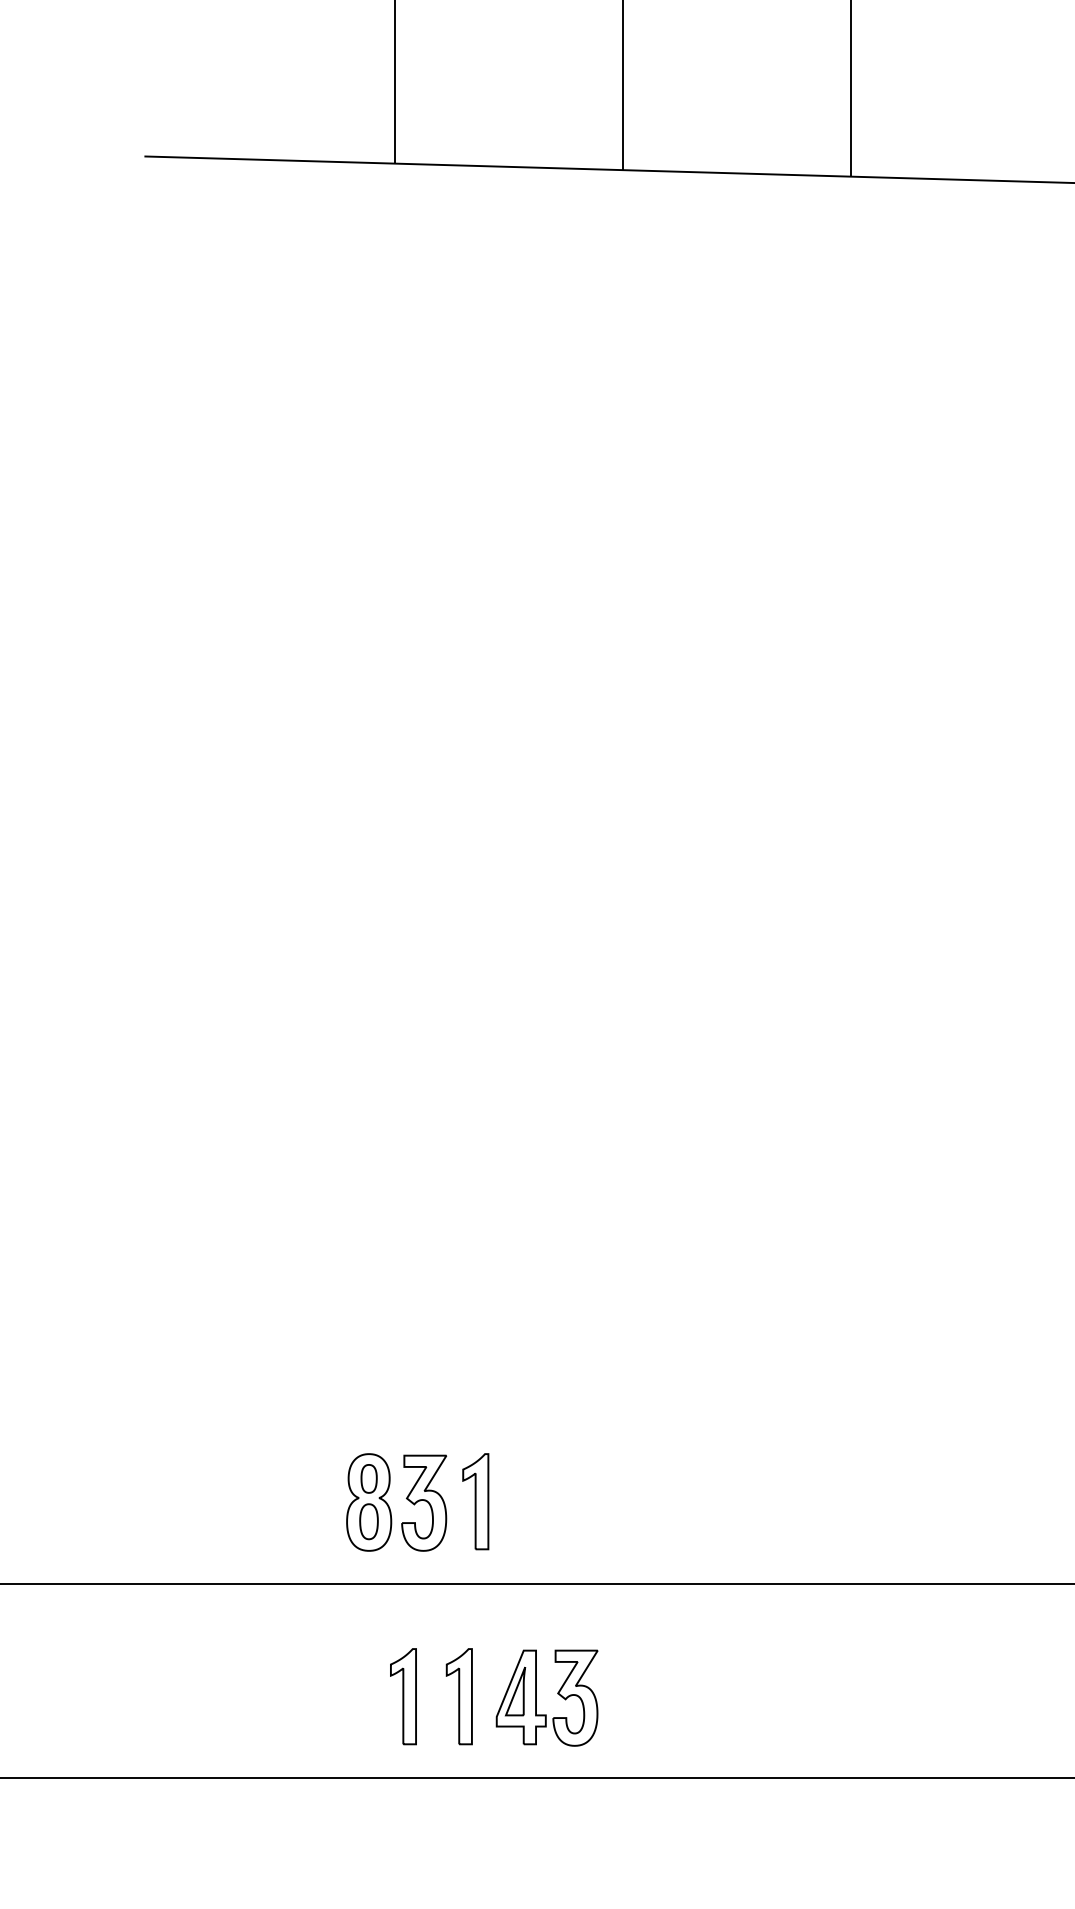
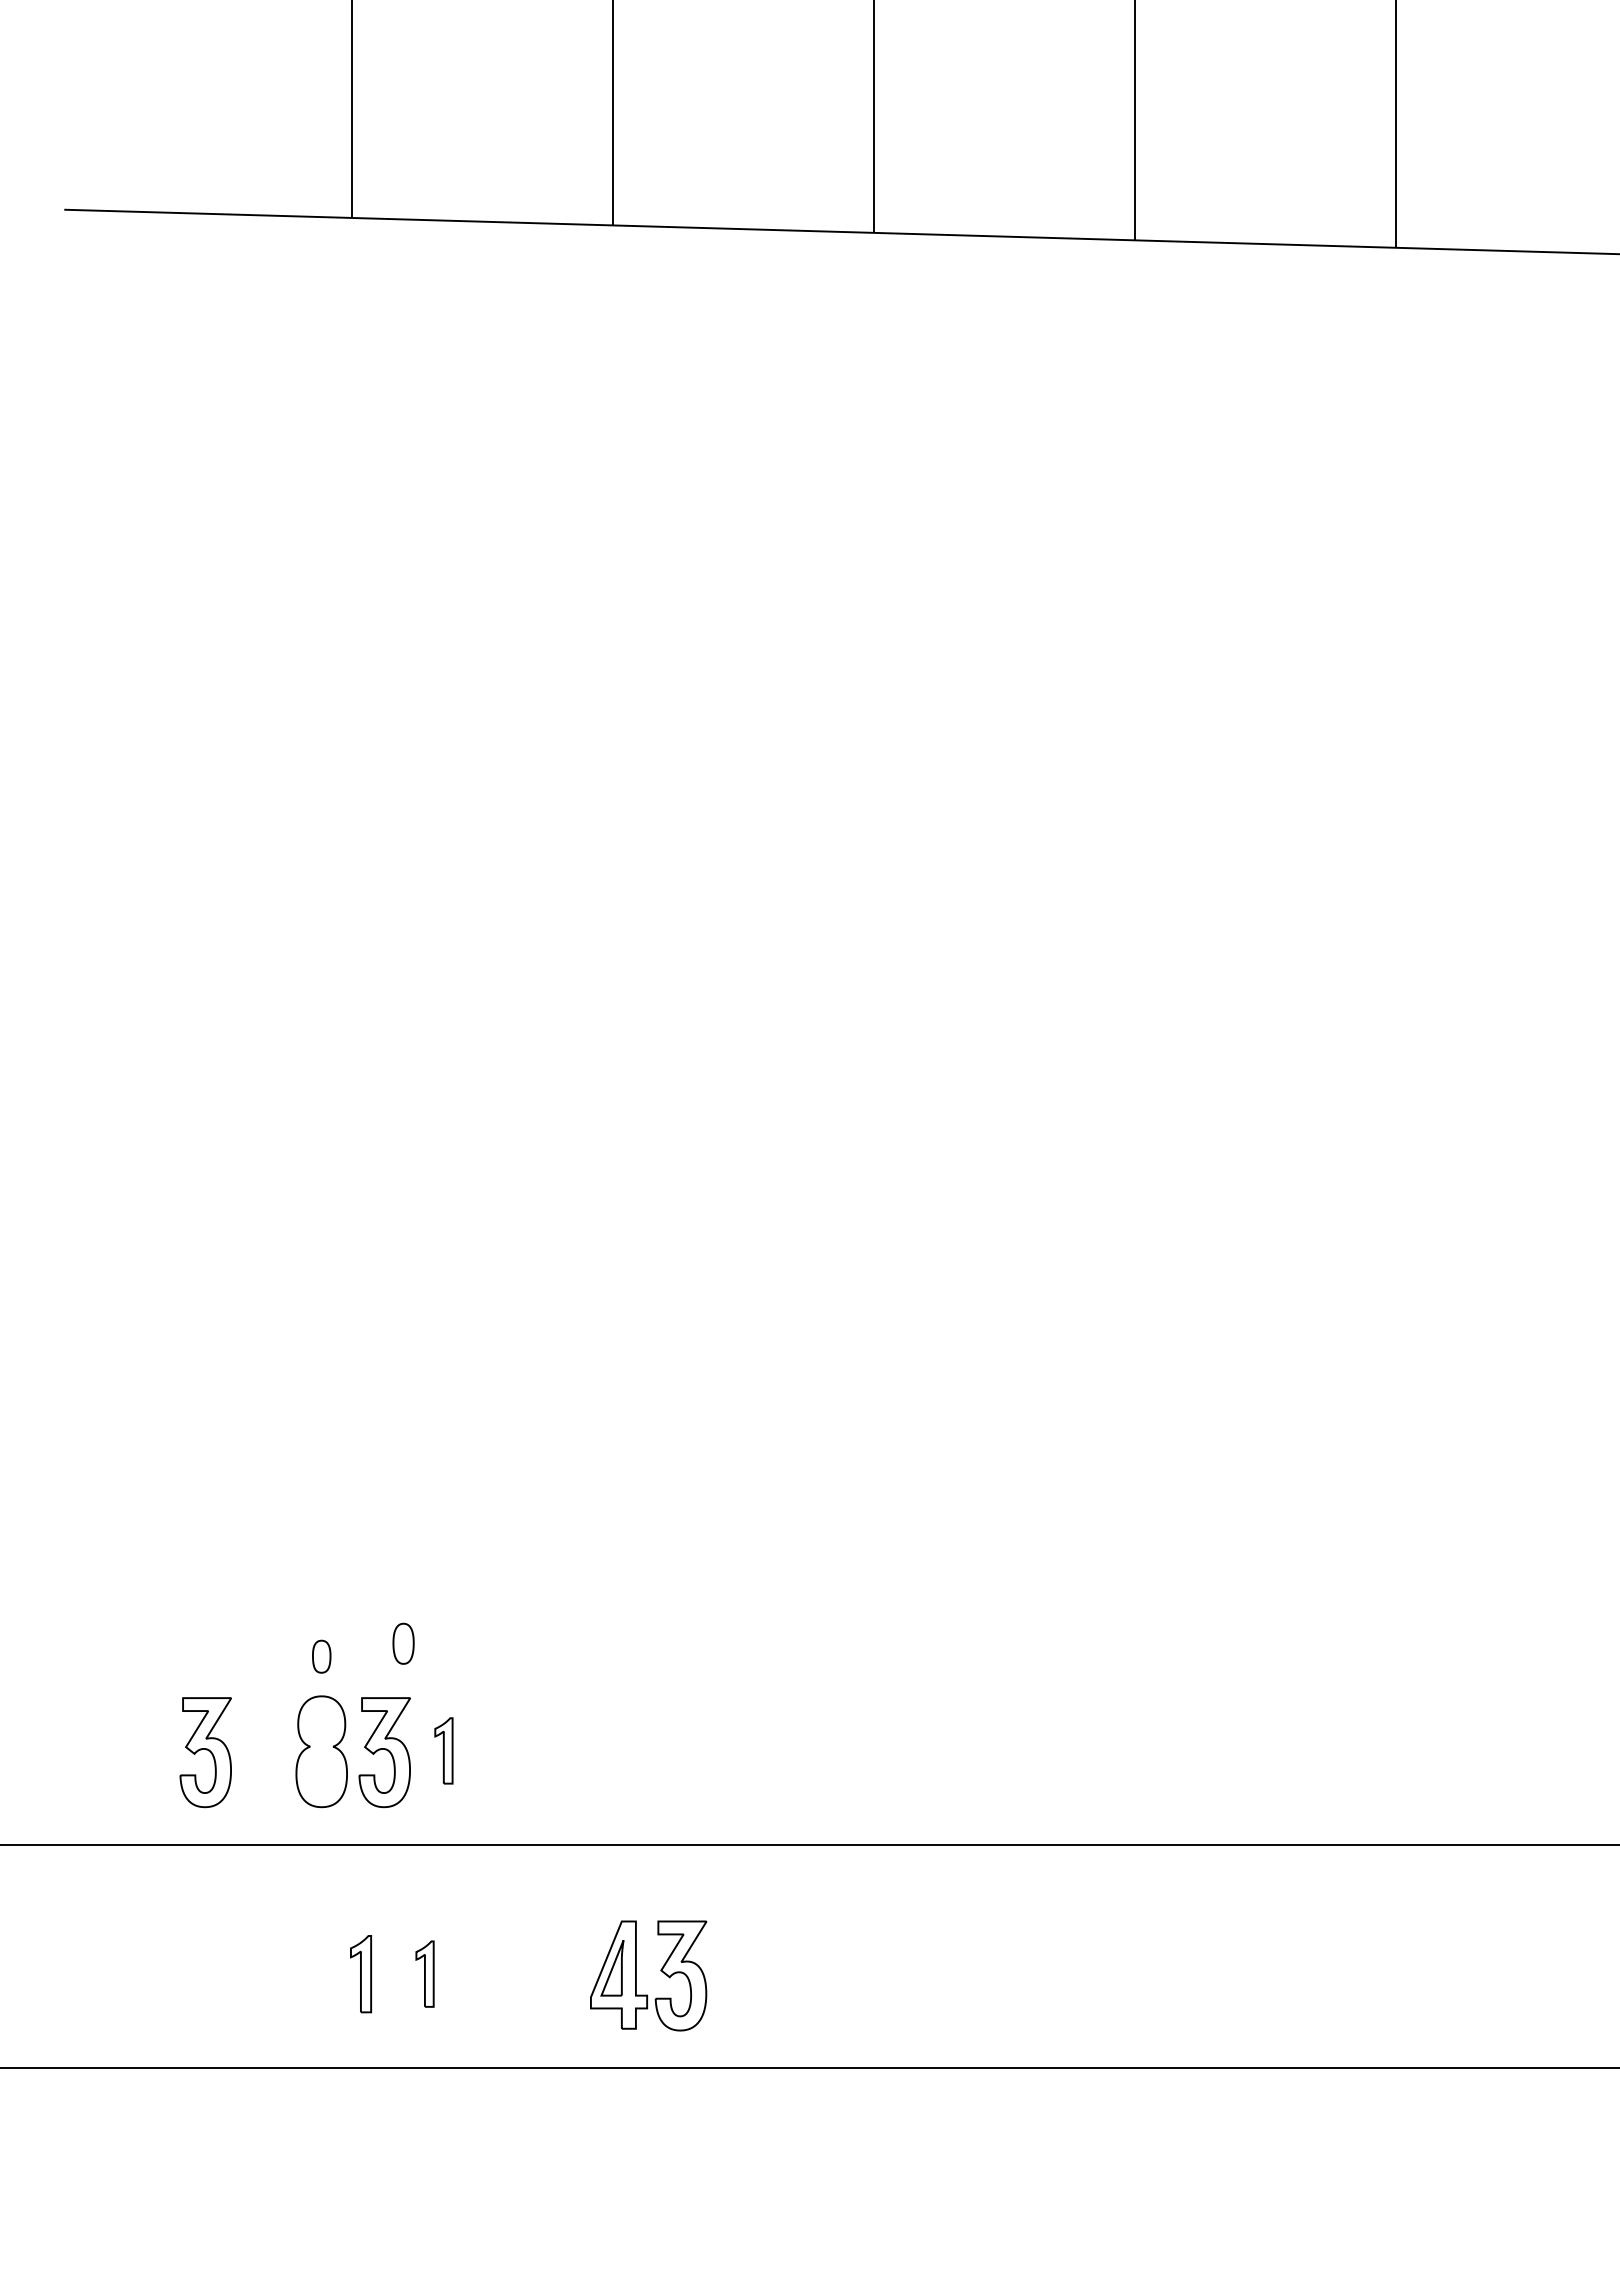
part: (368, 1478) -> (321, 1656), moved
part: (475, 1501) -> (443, 1750), size x0.6
part: (267, 1503) -> (205, 1752), added
part: (368, 1521) -> (403, 1643), moved
part: (402, 1696) -> (360, 1973), size x0.7
part: (458, 1696) -> (424, 1973), size x0.6
part: (536, 1697) -> (636, 1975), moved

